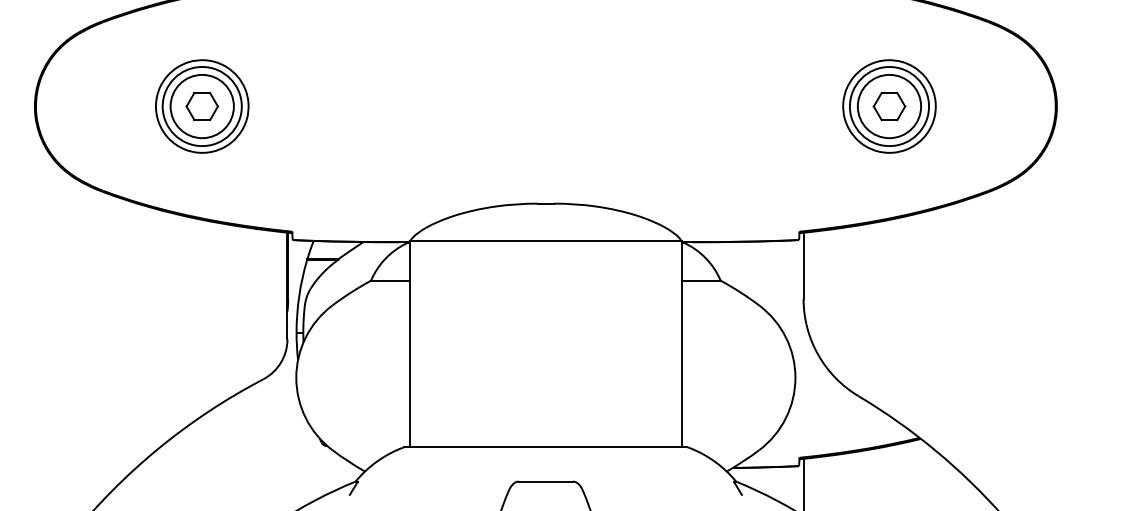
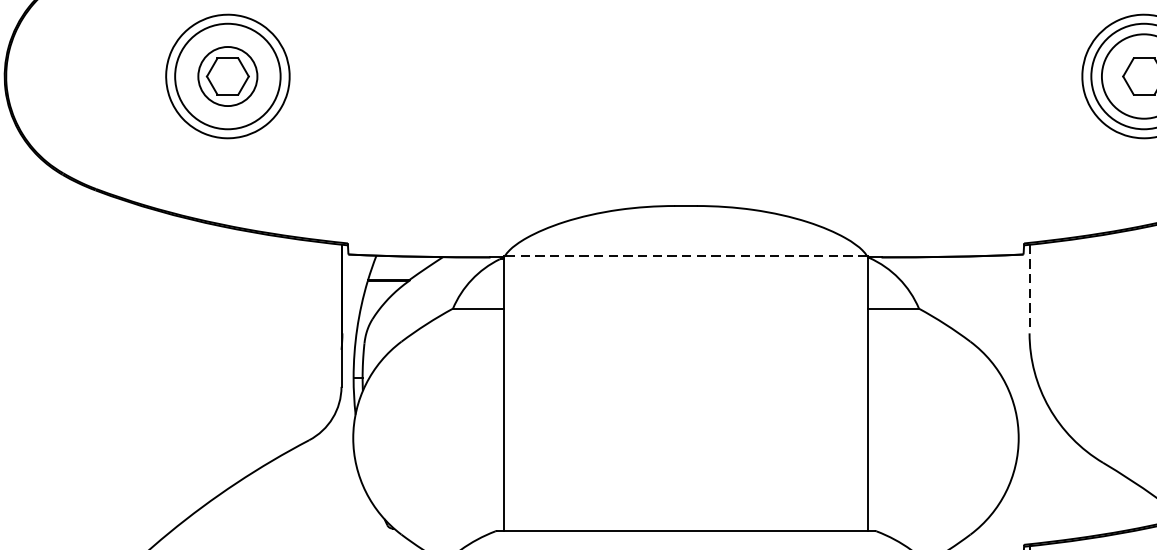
circle: (201, 106) -> (226, 76), size x0.7
line: (546, 240) -> (686, 255), solid -> dashed
line: (803, 266) -> (1029, 289), solid -> dashed

